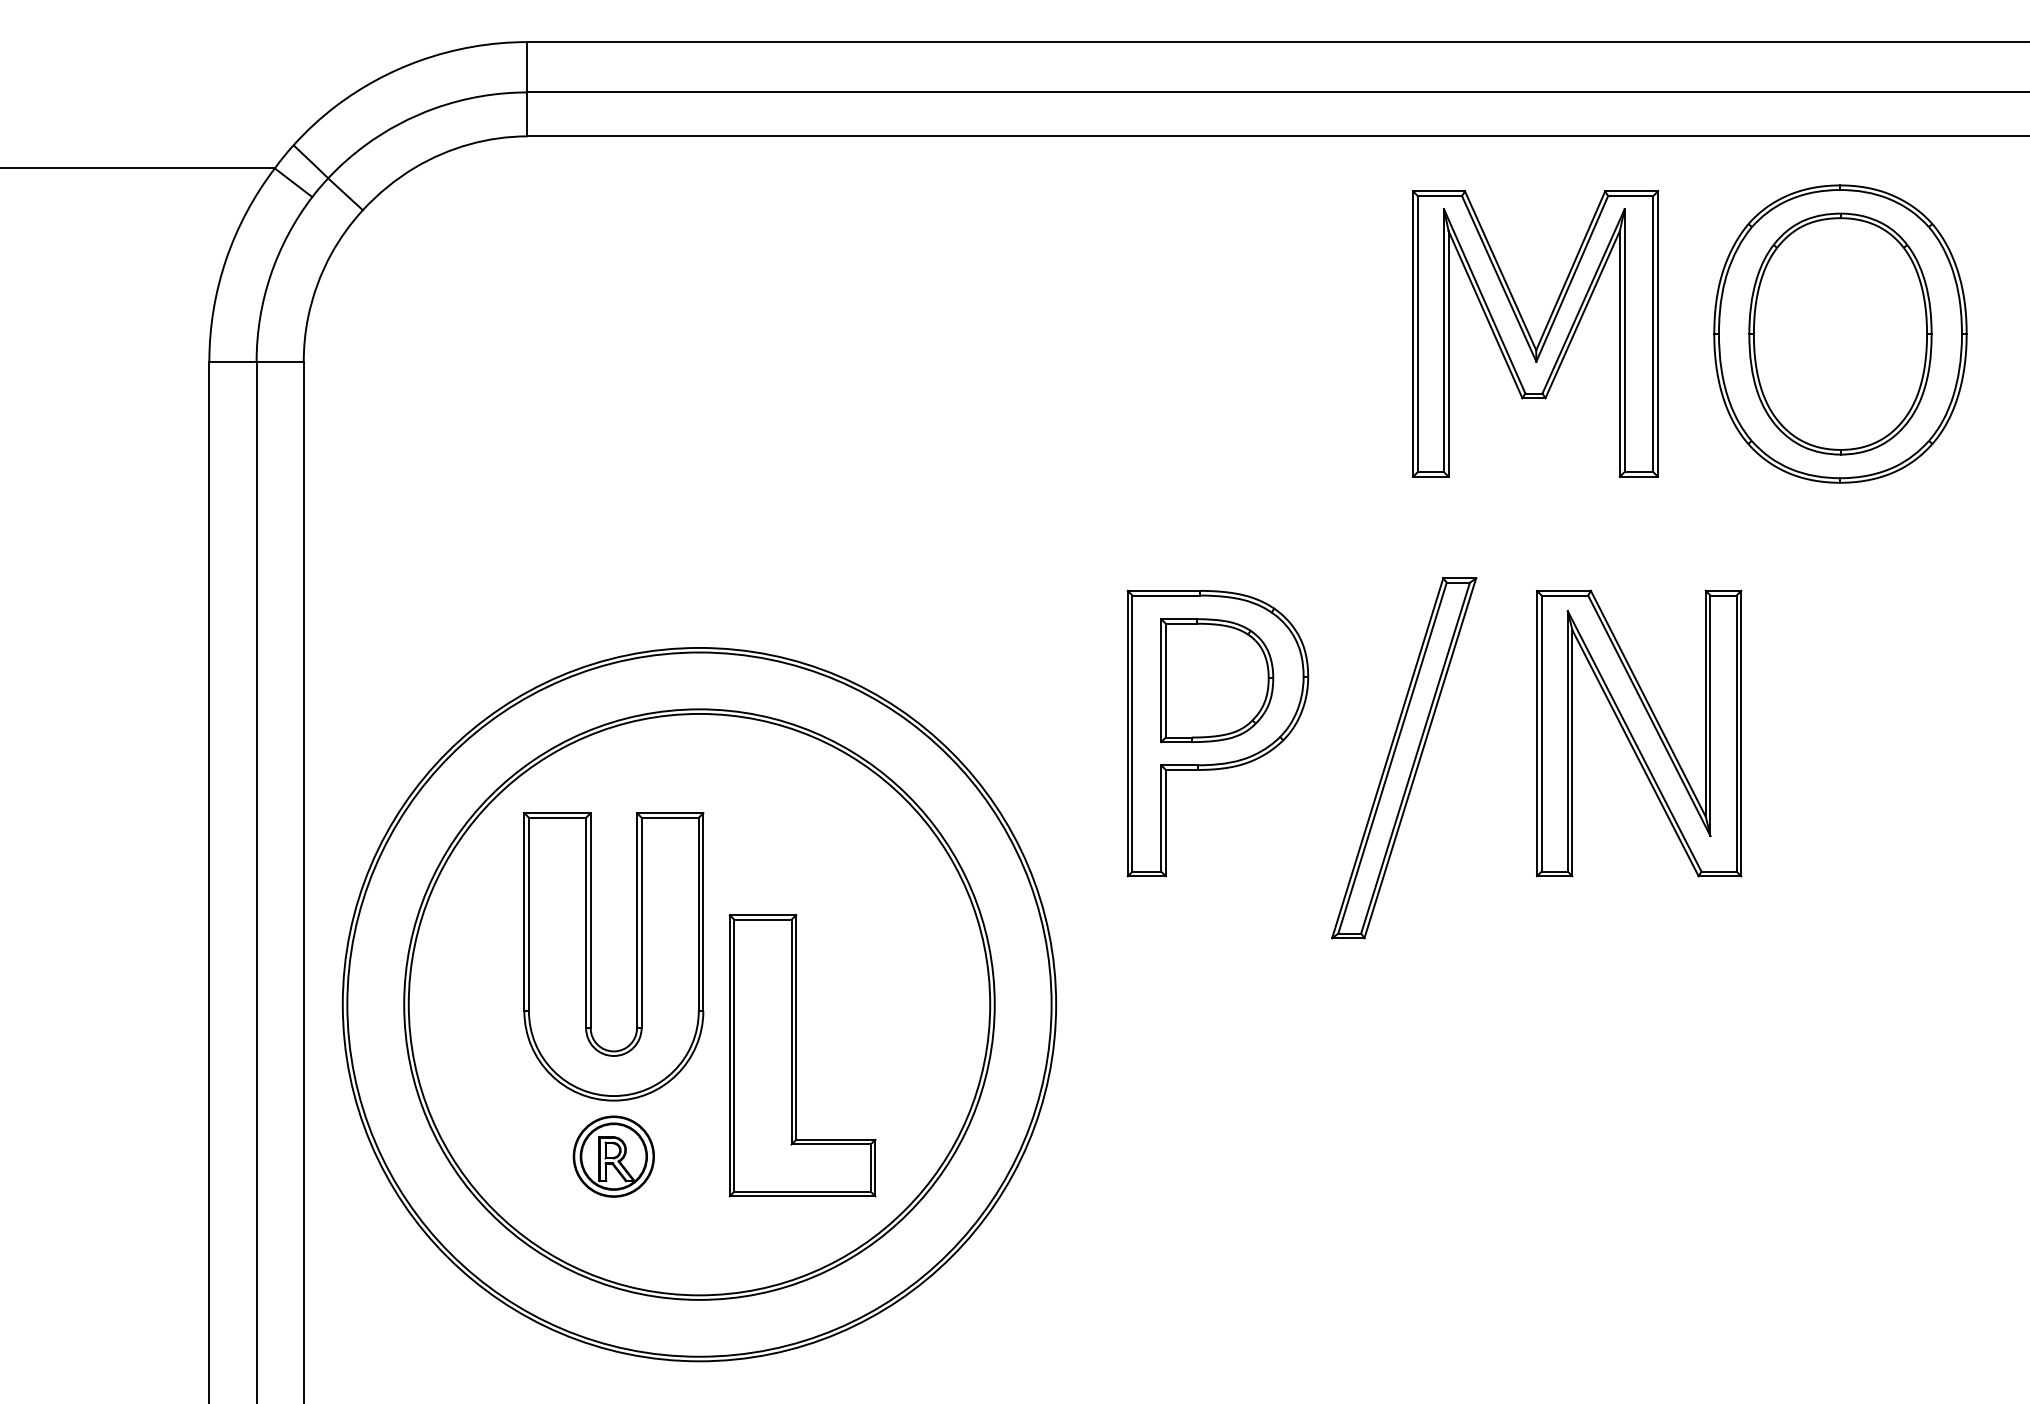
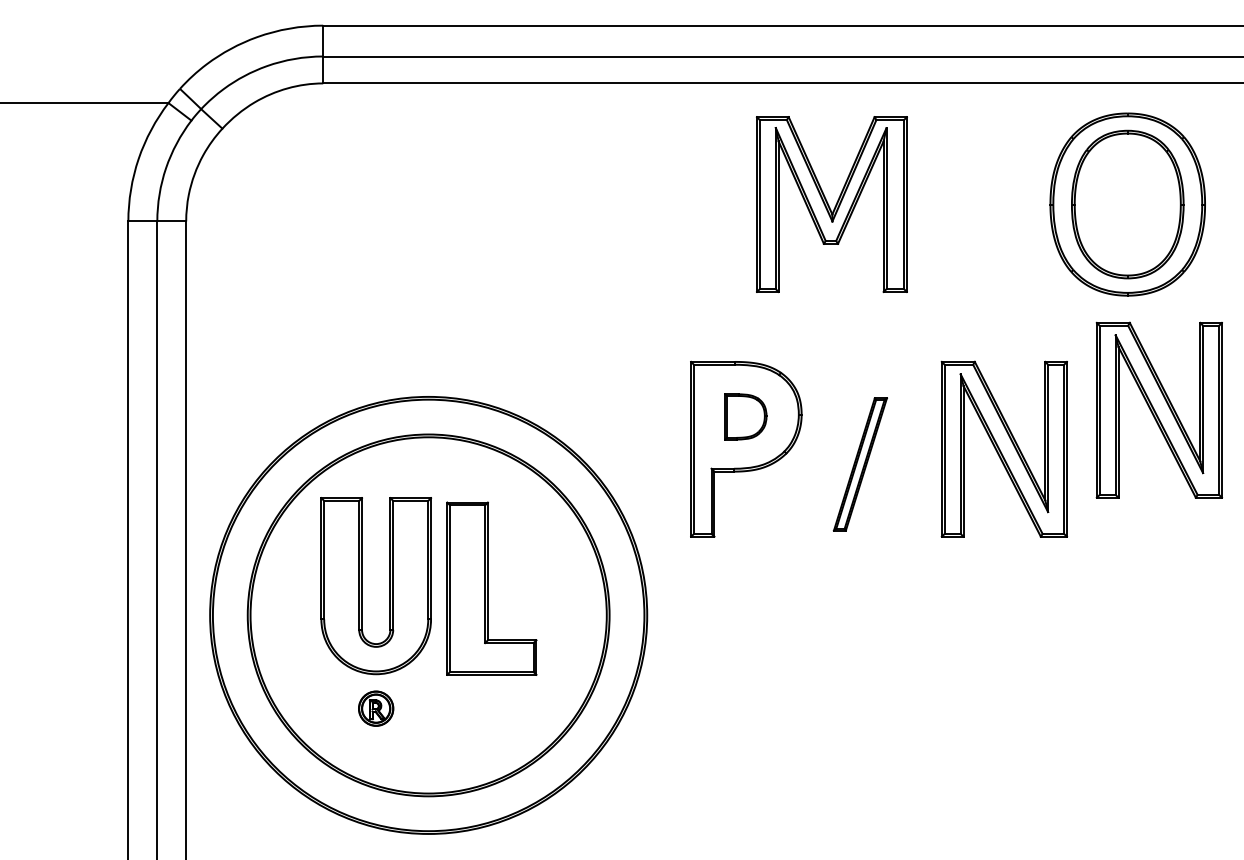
part: (1534, 333) -> (831, 204), moved
part: (1890, 668) -> (1158, 409), added
part: (1216, 679) -> (745, 416), size x0.6
part: (1404, 758) -> (860, 464), size x0.6
part: (802, 1055) -> (491, 588), moved
part: (612, 1156) -> (375, 708), size x0.7

